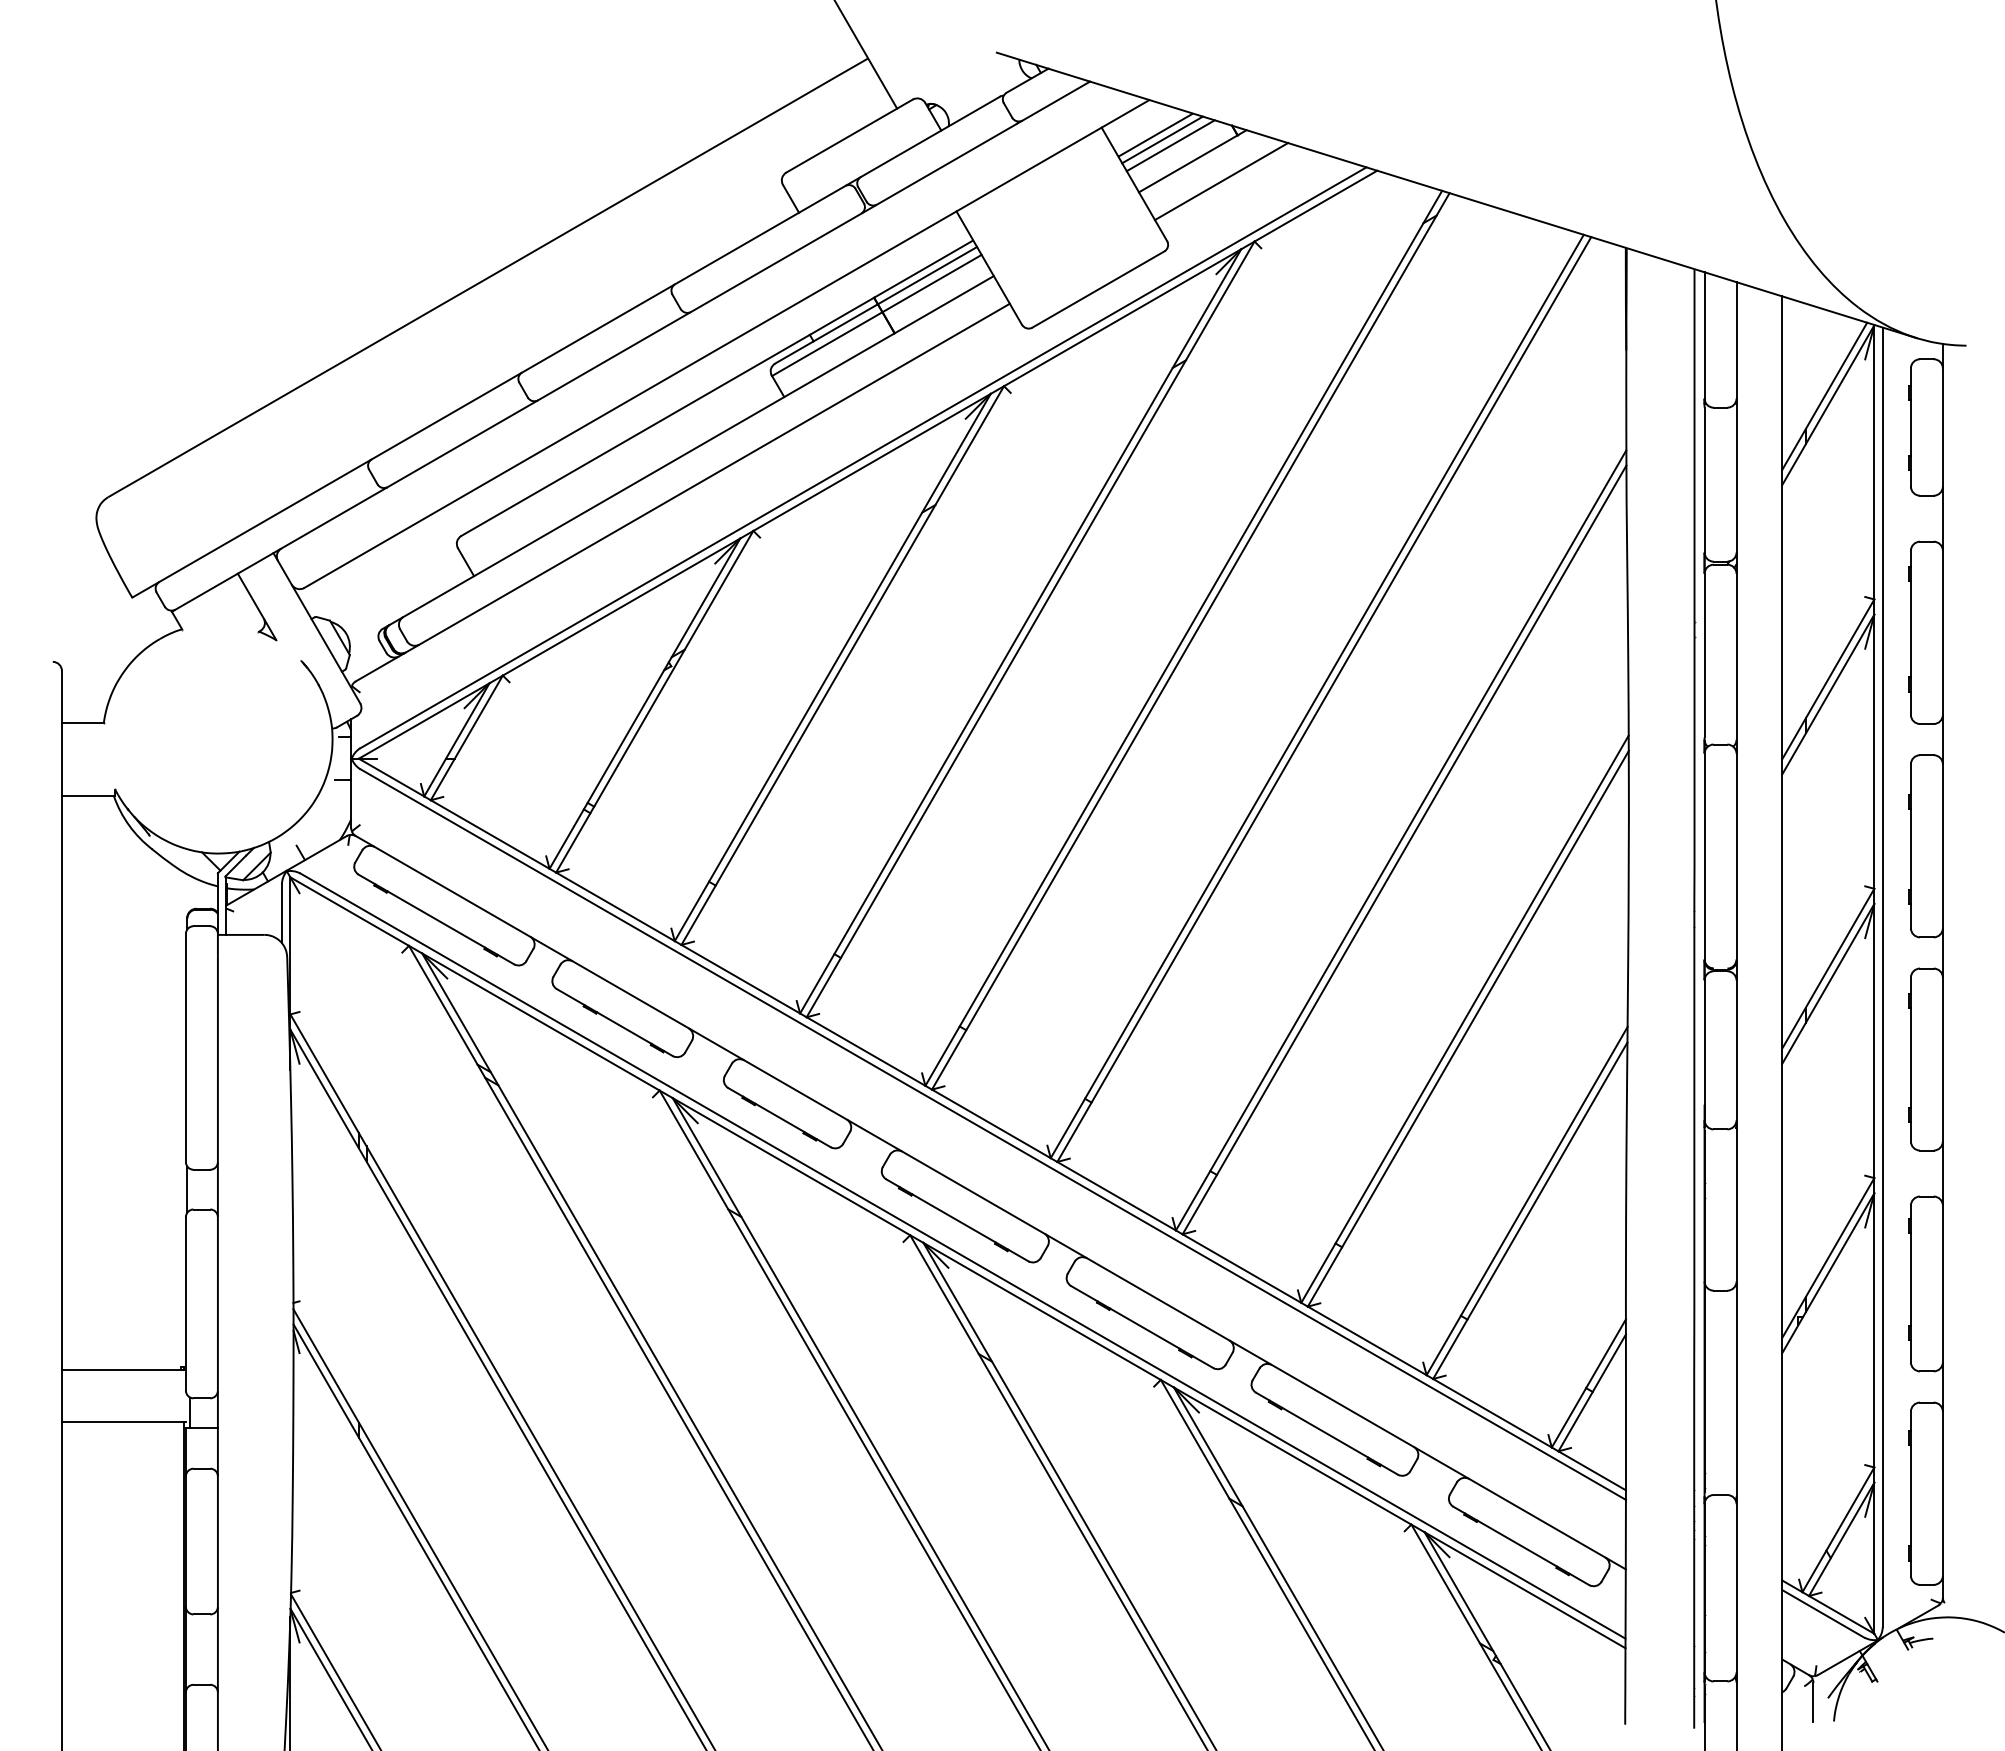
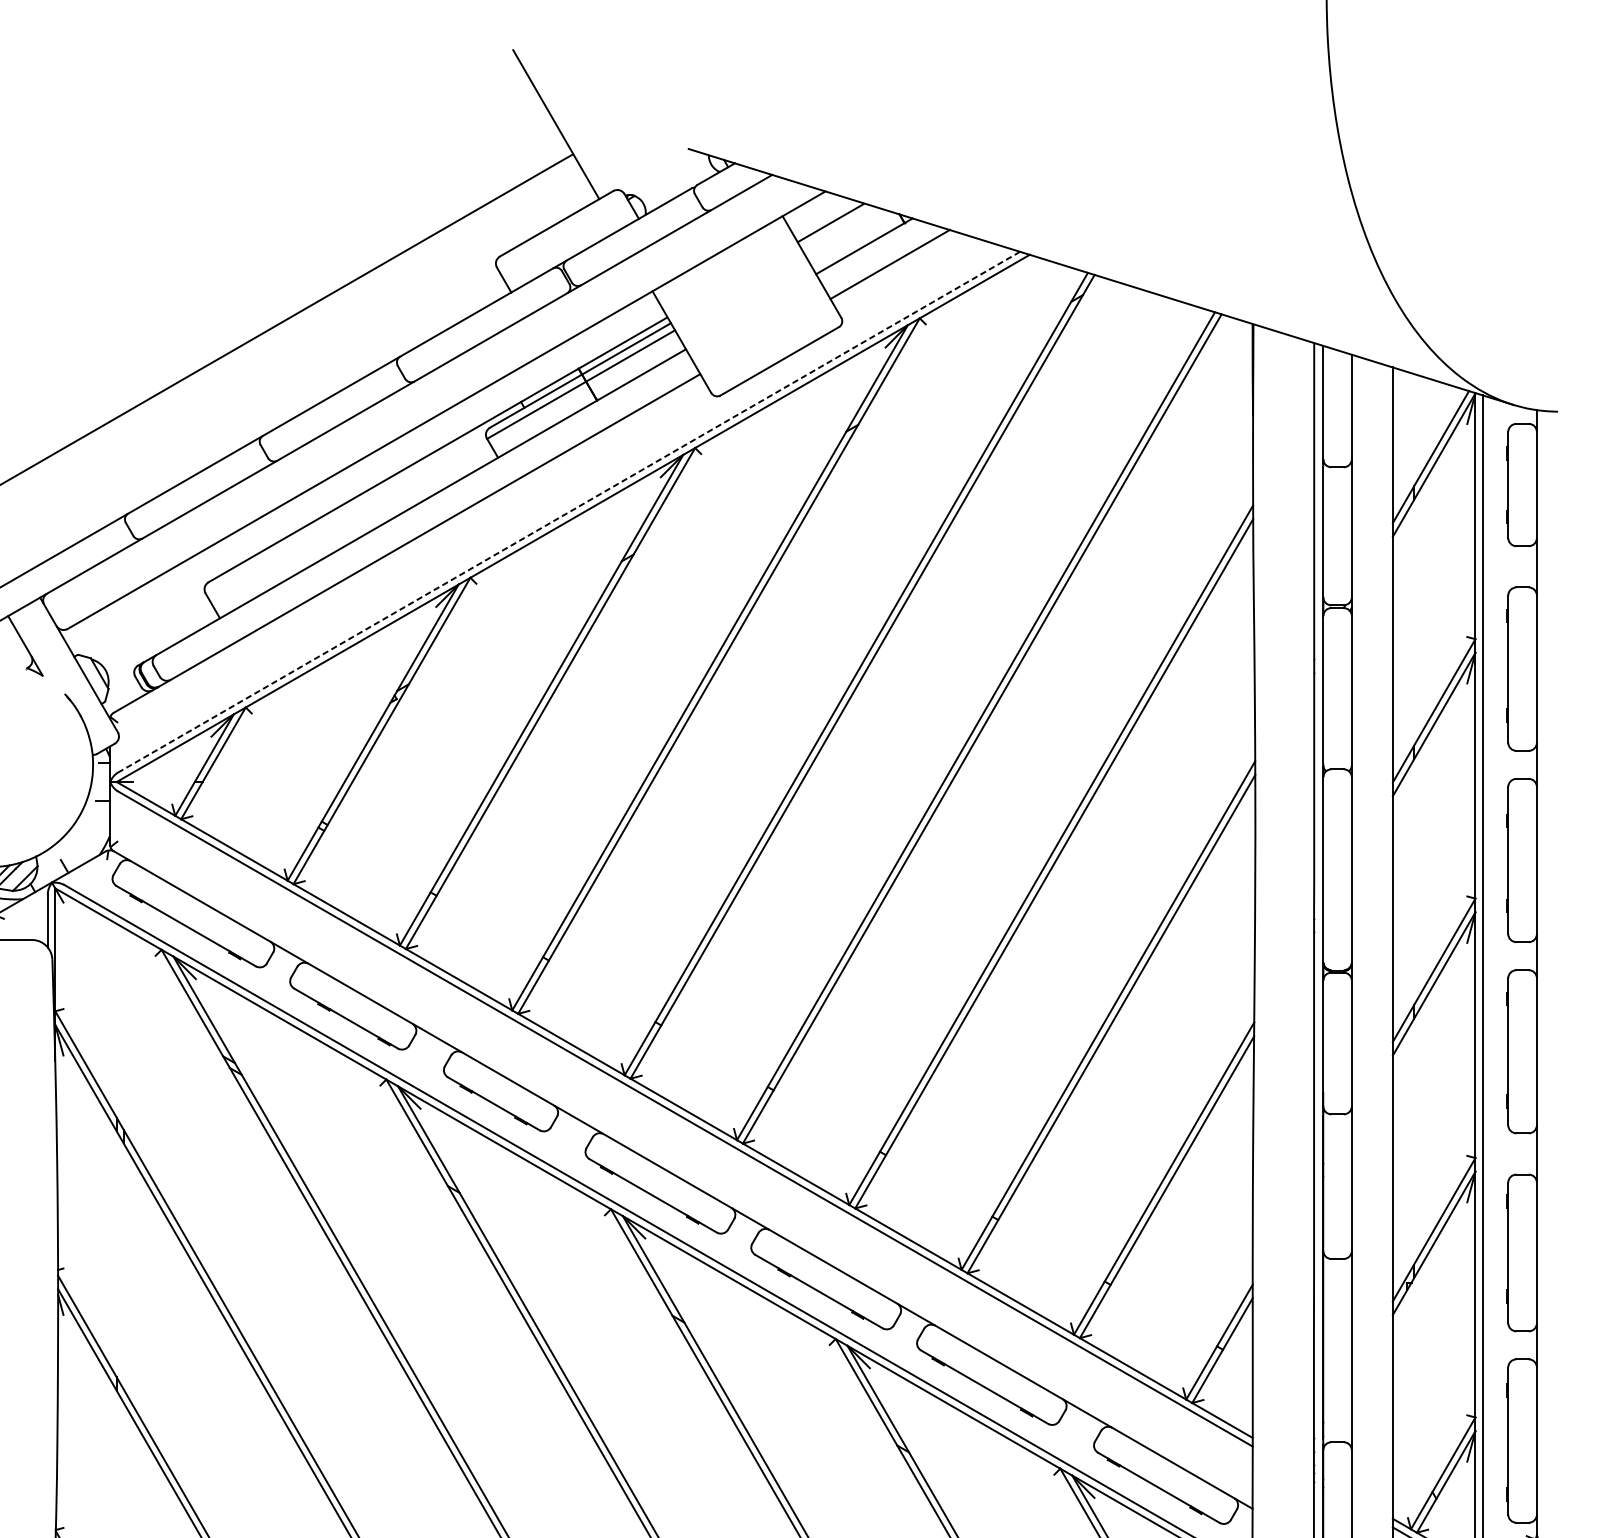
line: (1162, 139) -> (837, 226), removed
line: (1170, 145) -> (844, 232), removed
line: (863, 457) -> (569, 511), solid -> dashed

